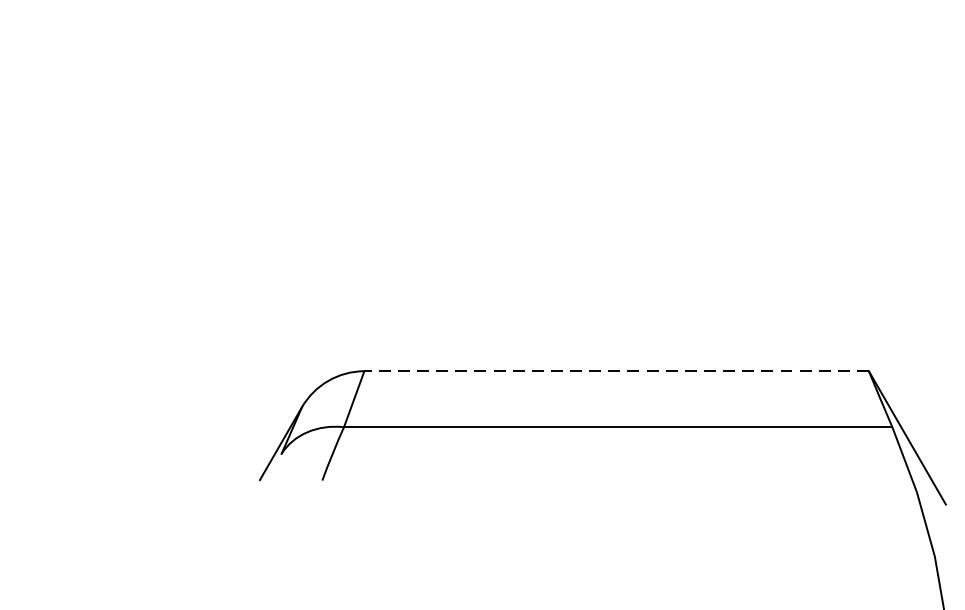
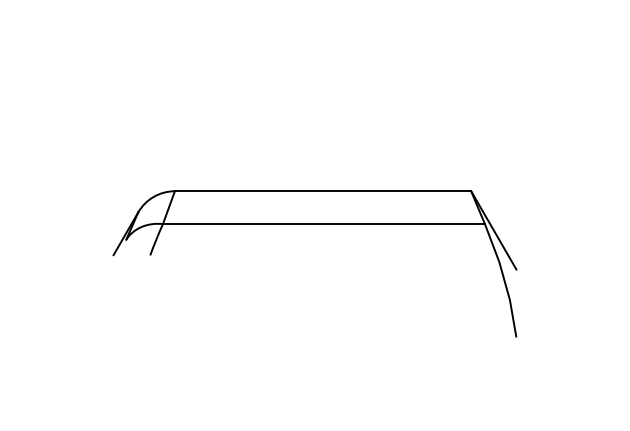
line: (615, 371) -> (322, 191), dashed -> solid

